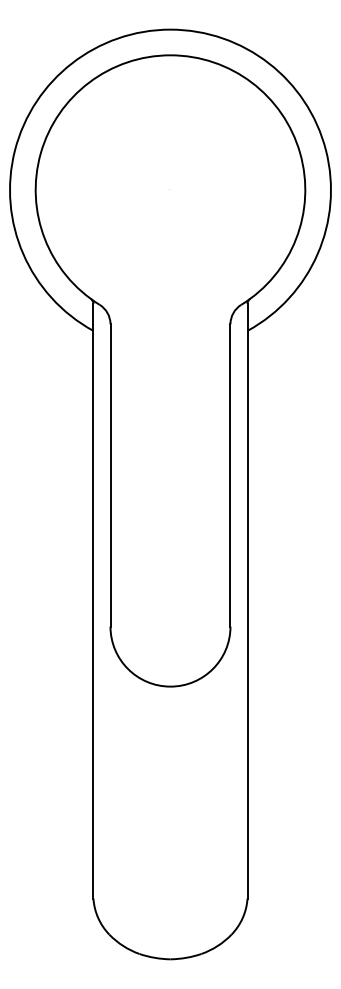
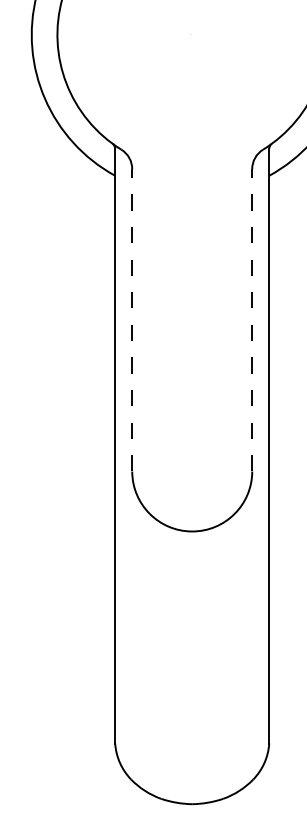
line: (110, 474) -> (132, 319), solid -> dashed
line: (230, 474) -> (252, 319), solid -> dashed

